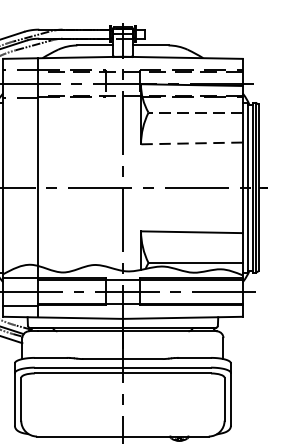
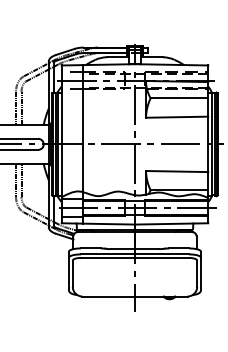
line: (195, 112) -> (179, 98), dashed -> solid
line: (190, 143) -> (176, 117), dashed -> solid

